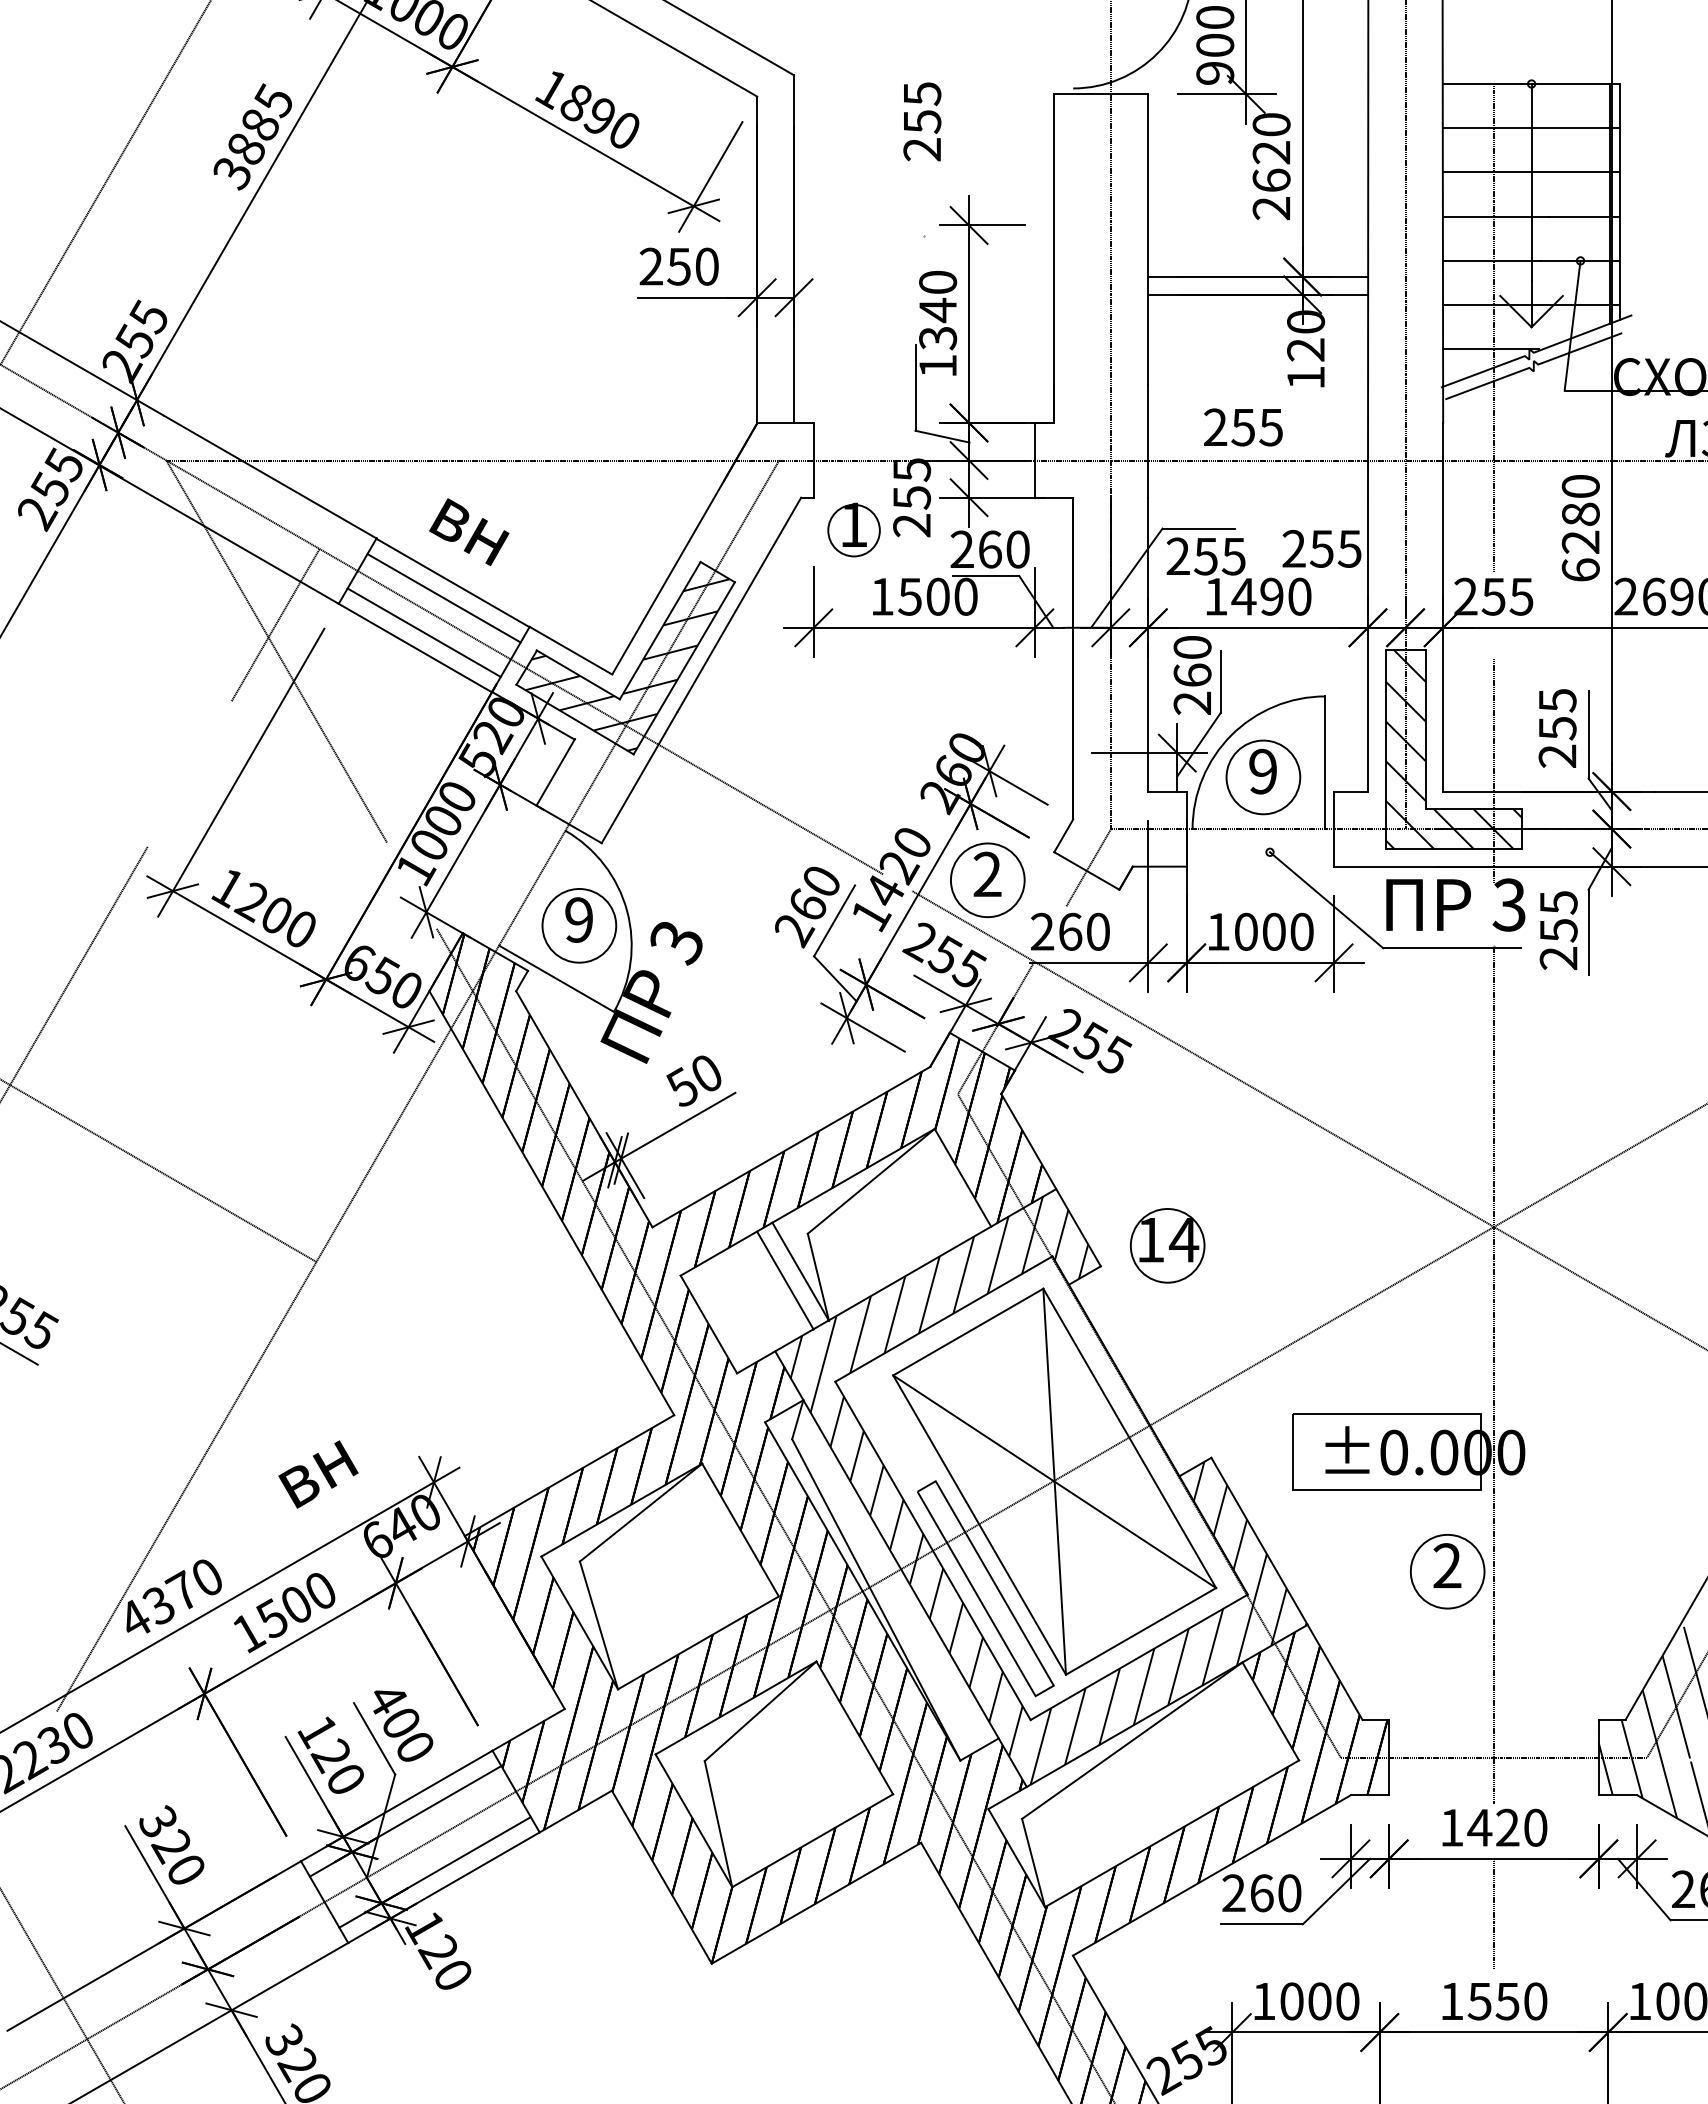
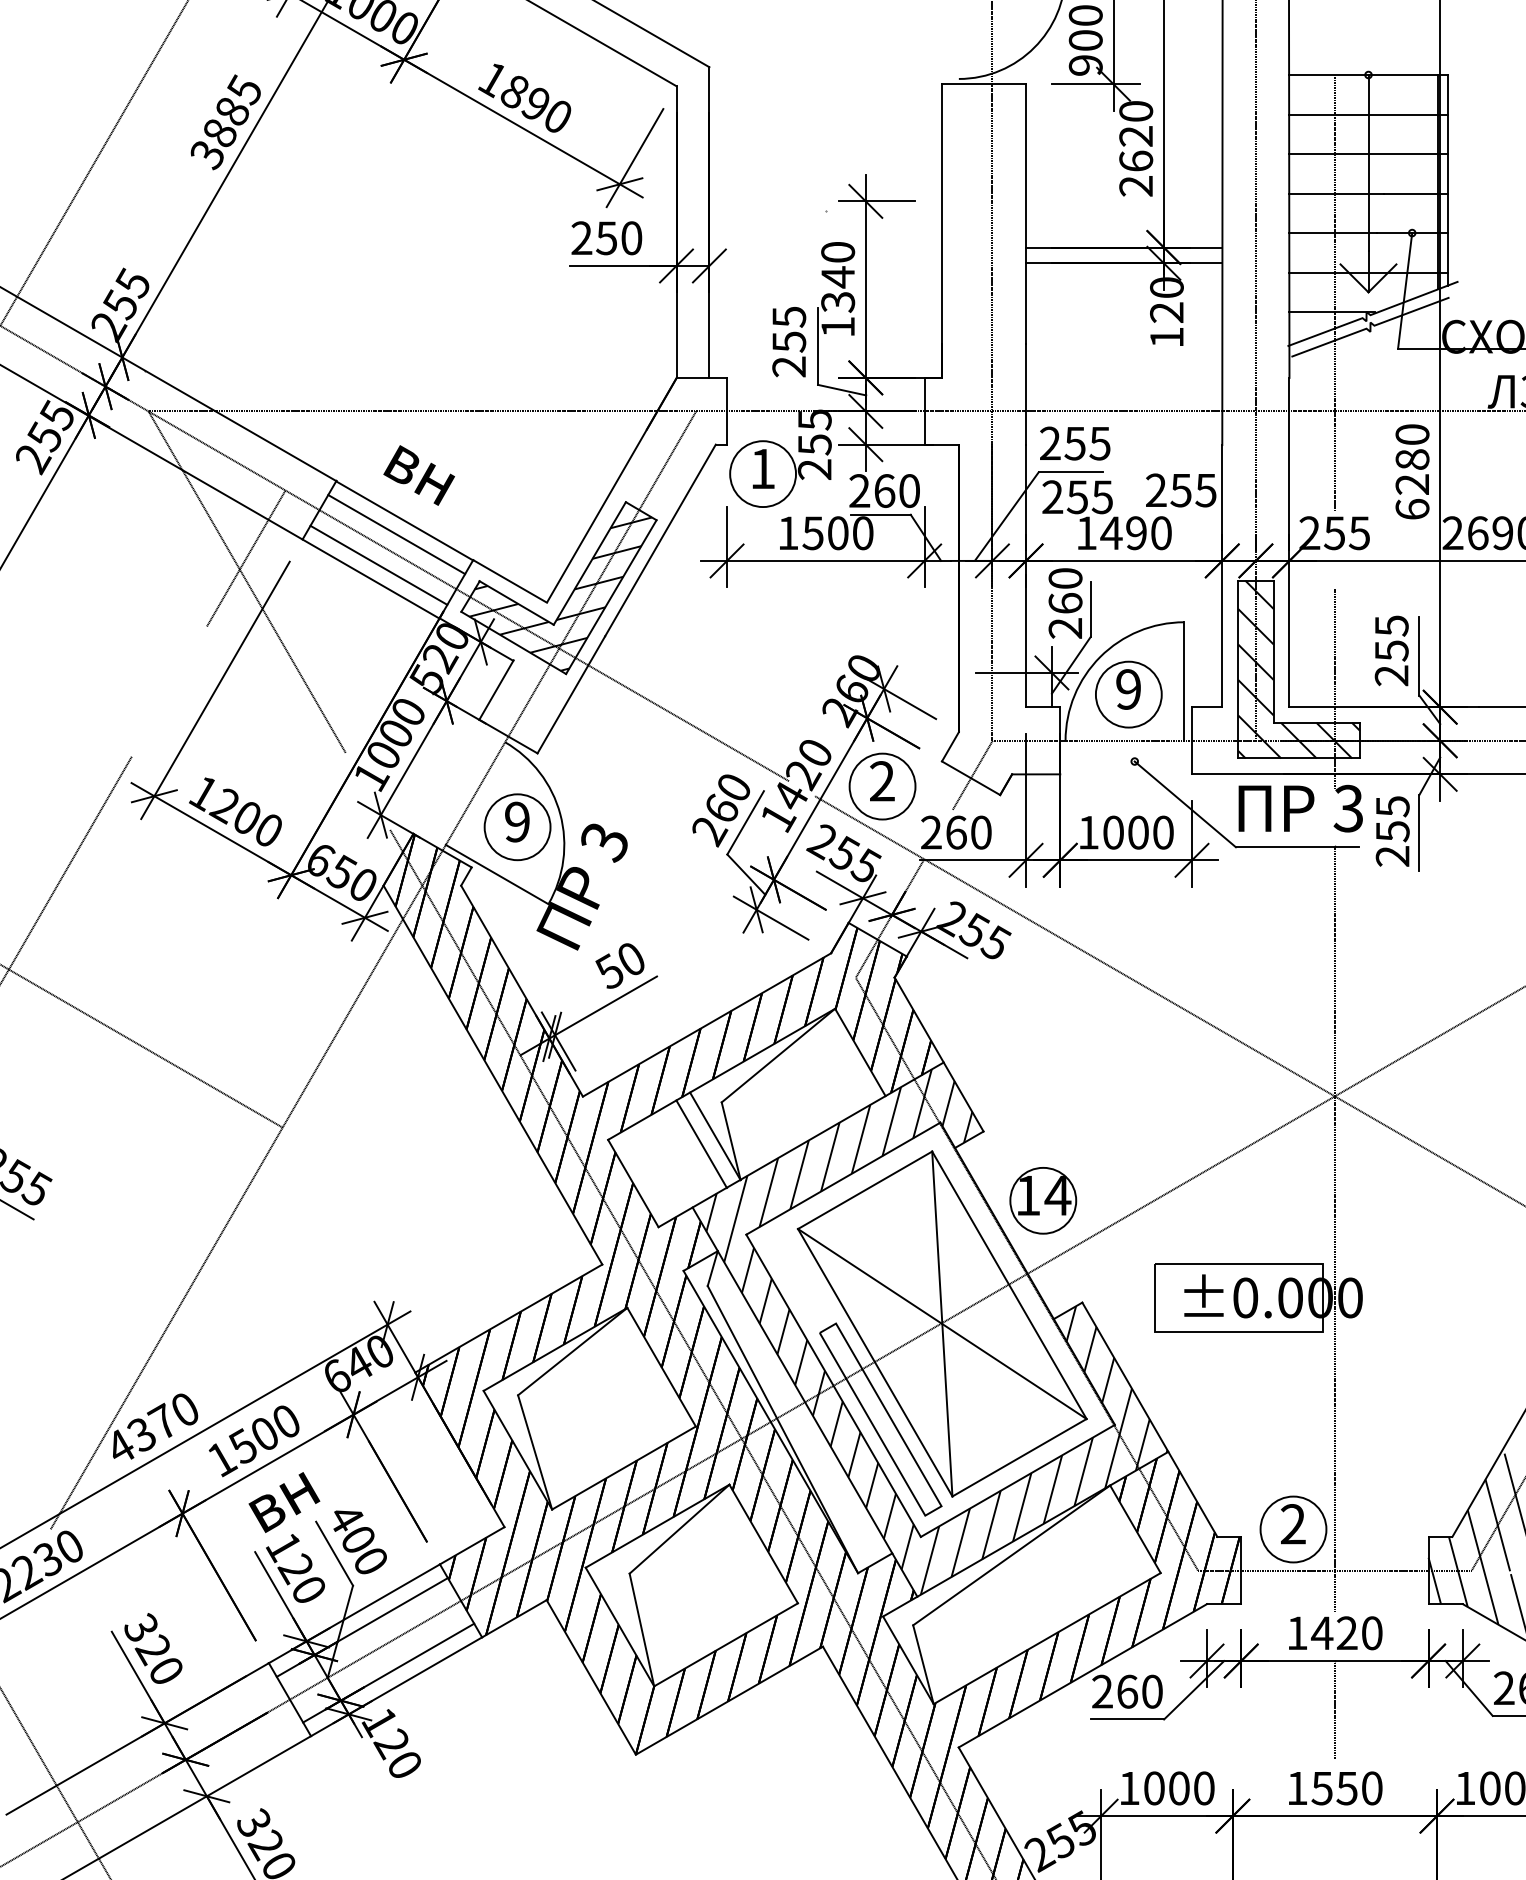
text: (922, 121) -> (789, 341), moved
text: (1243, 427) -> (1075, 443), moved
circle: (853, 530) -> (762, 473), size x1.43
part: (1167, 1245) -> (1043, 1200), moved
text: (318, 1474) -> (284, 1502), moved
part: (1447, 1571) -> (1293, 1529), moved

